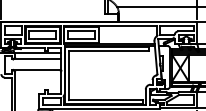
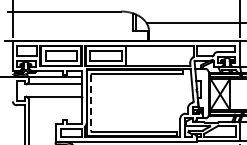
line: (69, 75) -> (91, 103), solid -> dashed

